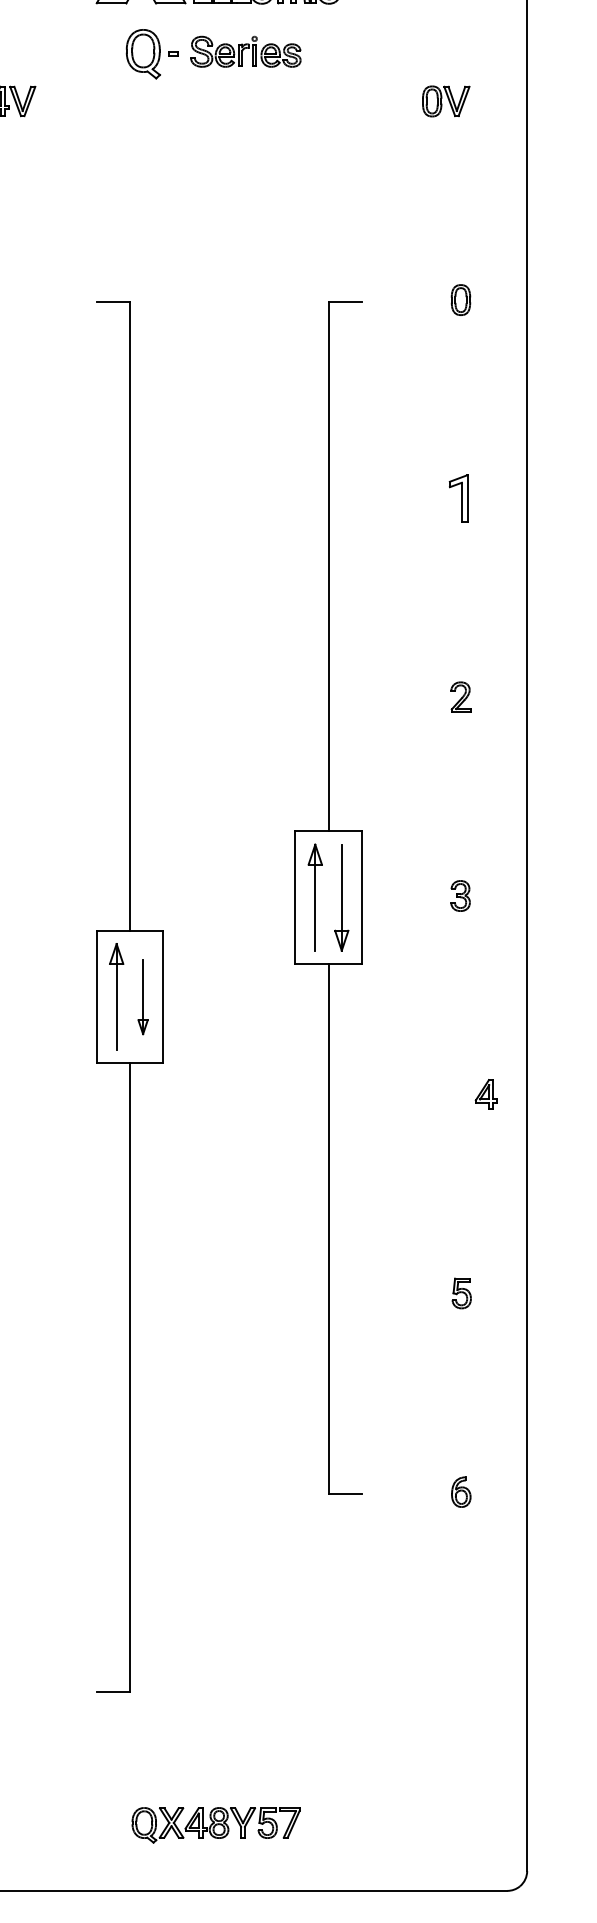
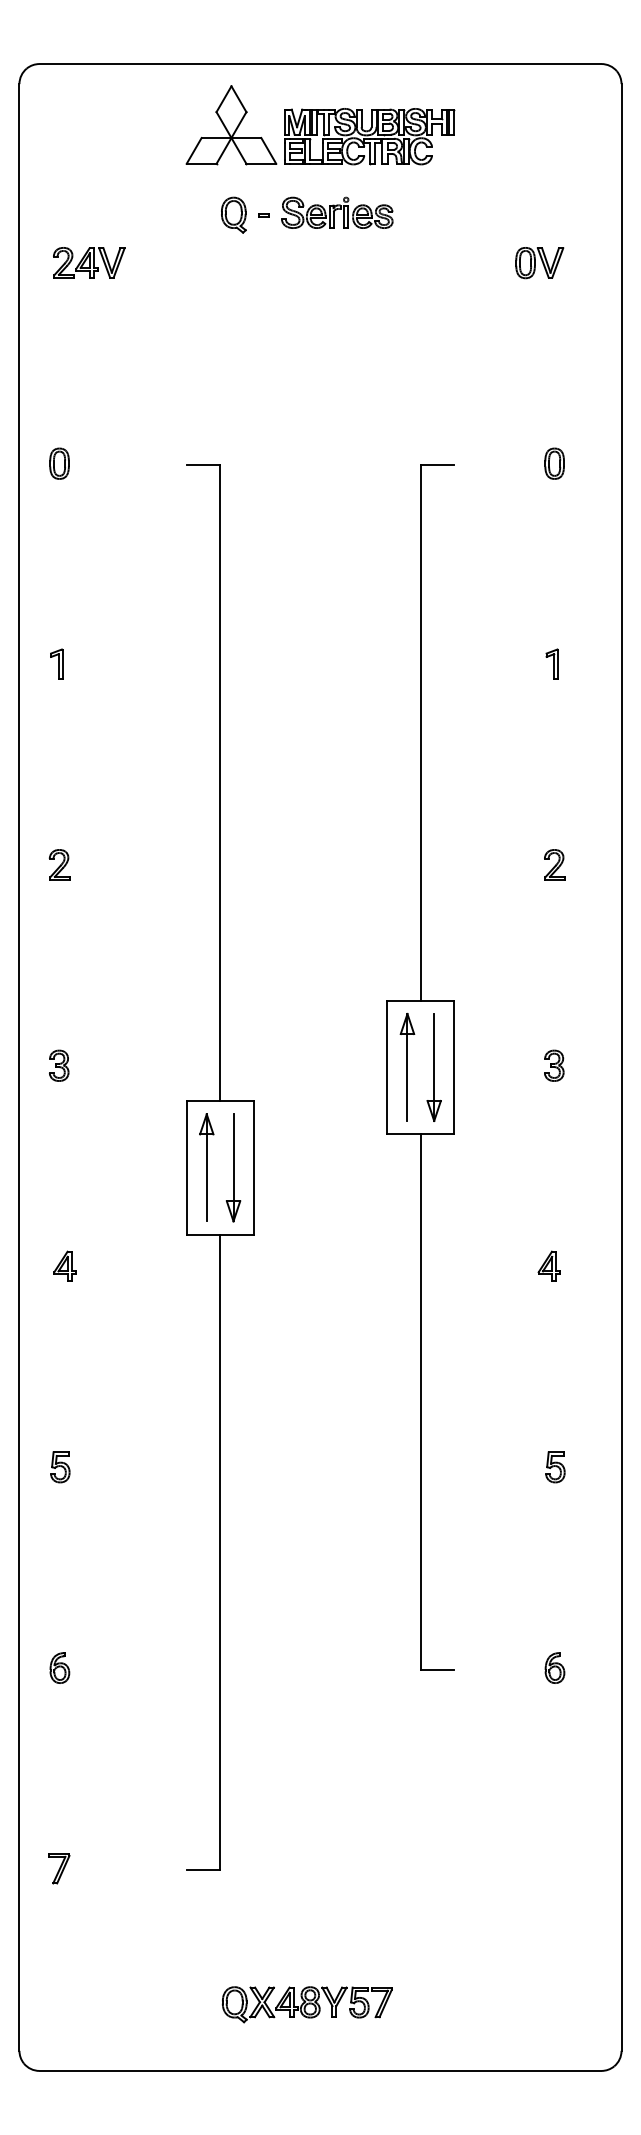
part: (143, 53) -> (233, 214), size x0.71
part: (457, 497) -> (551, 663), size x0.62
part: (143, 996) -> (233, 1167), size x1.43
part: (485, 1093) -> (548, 1265), moved

